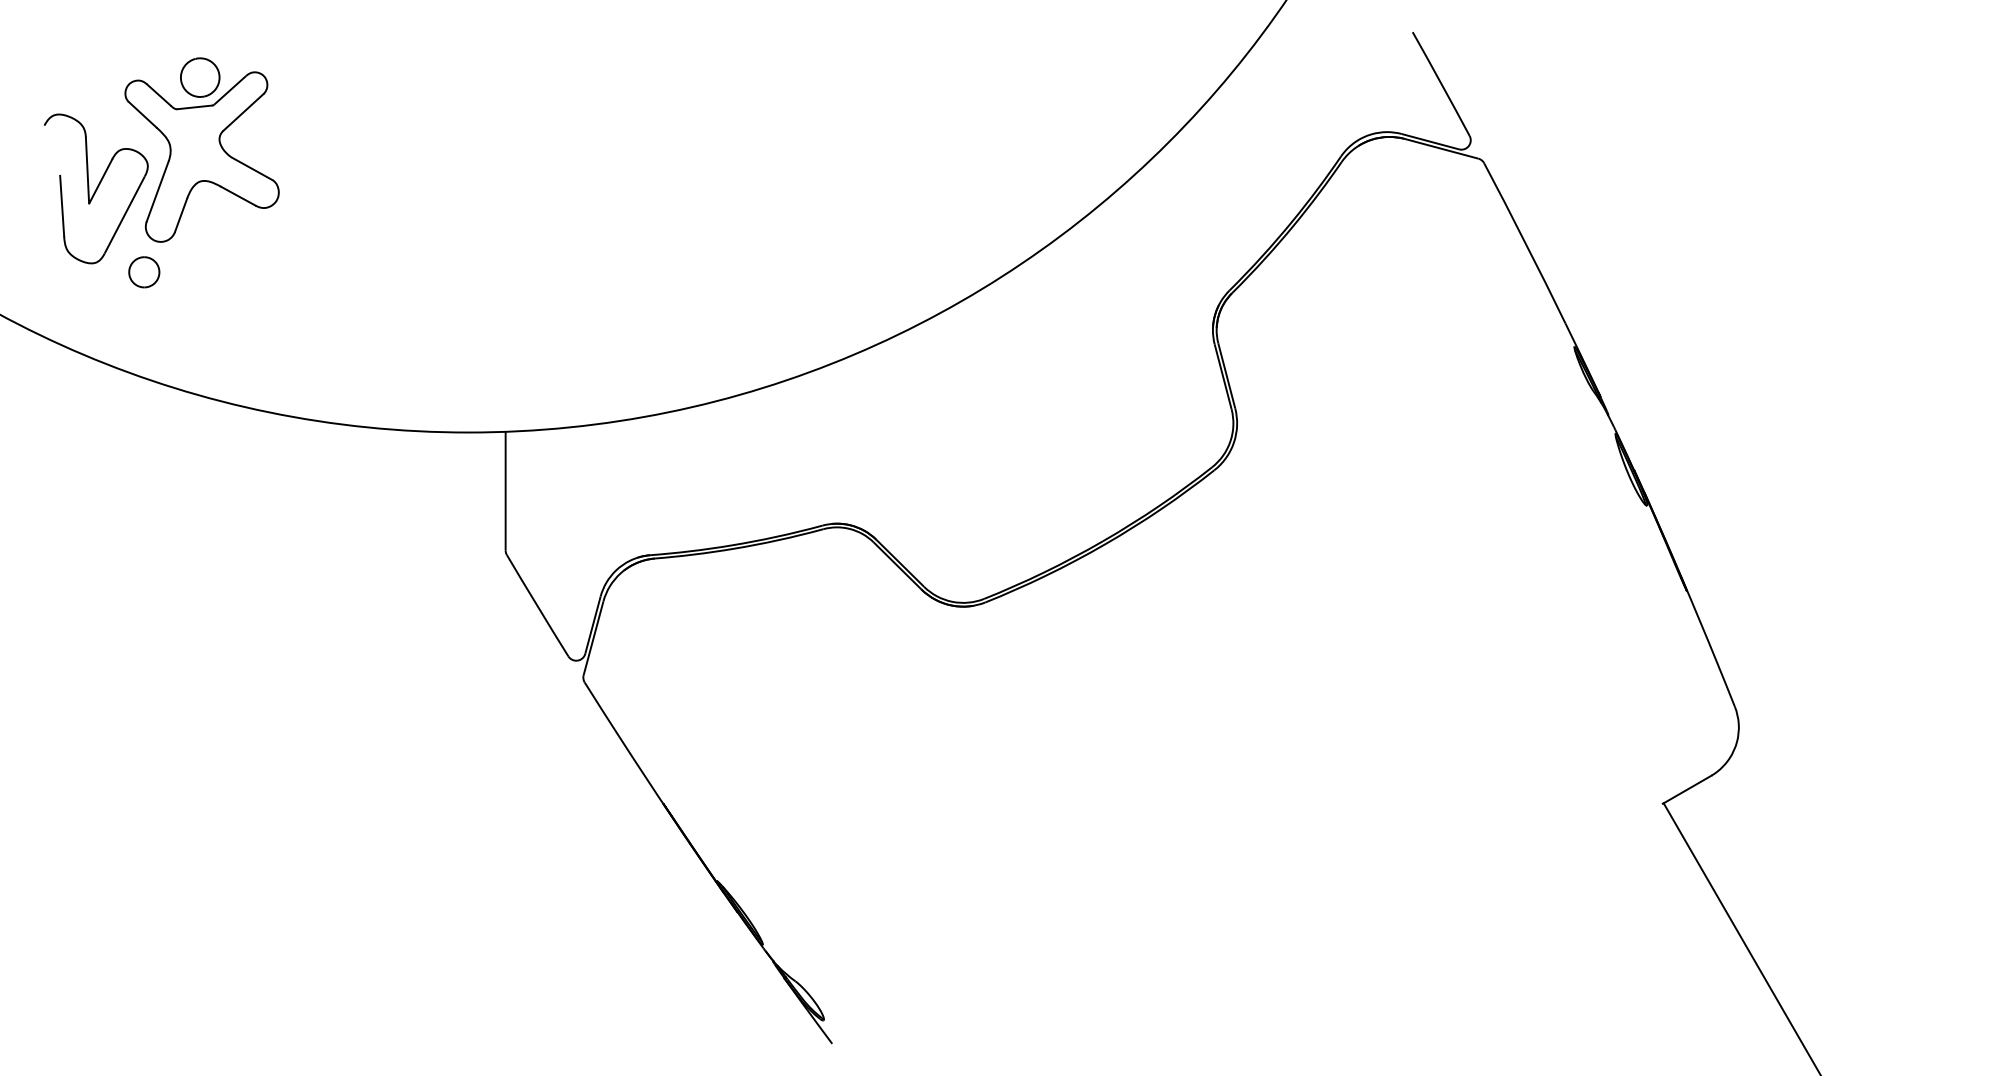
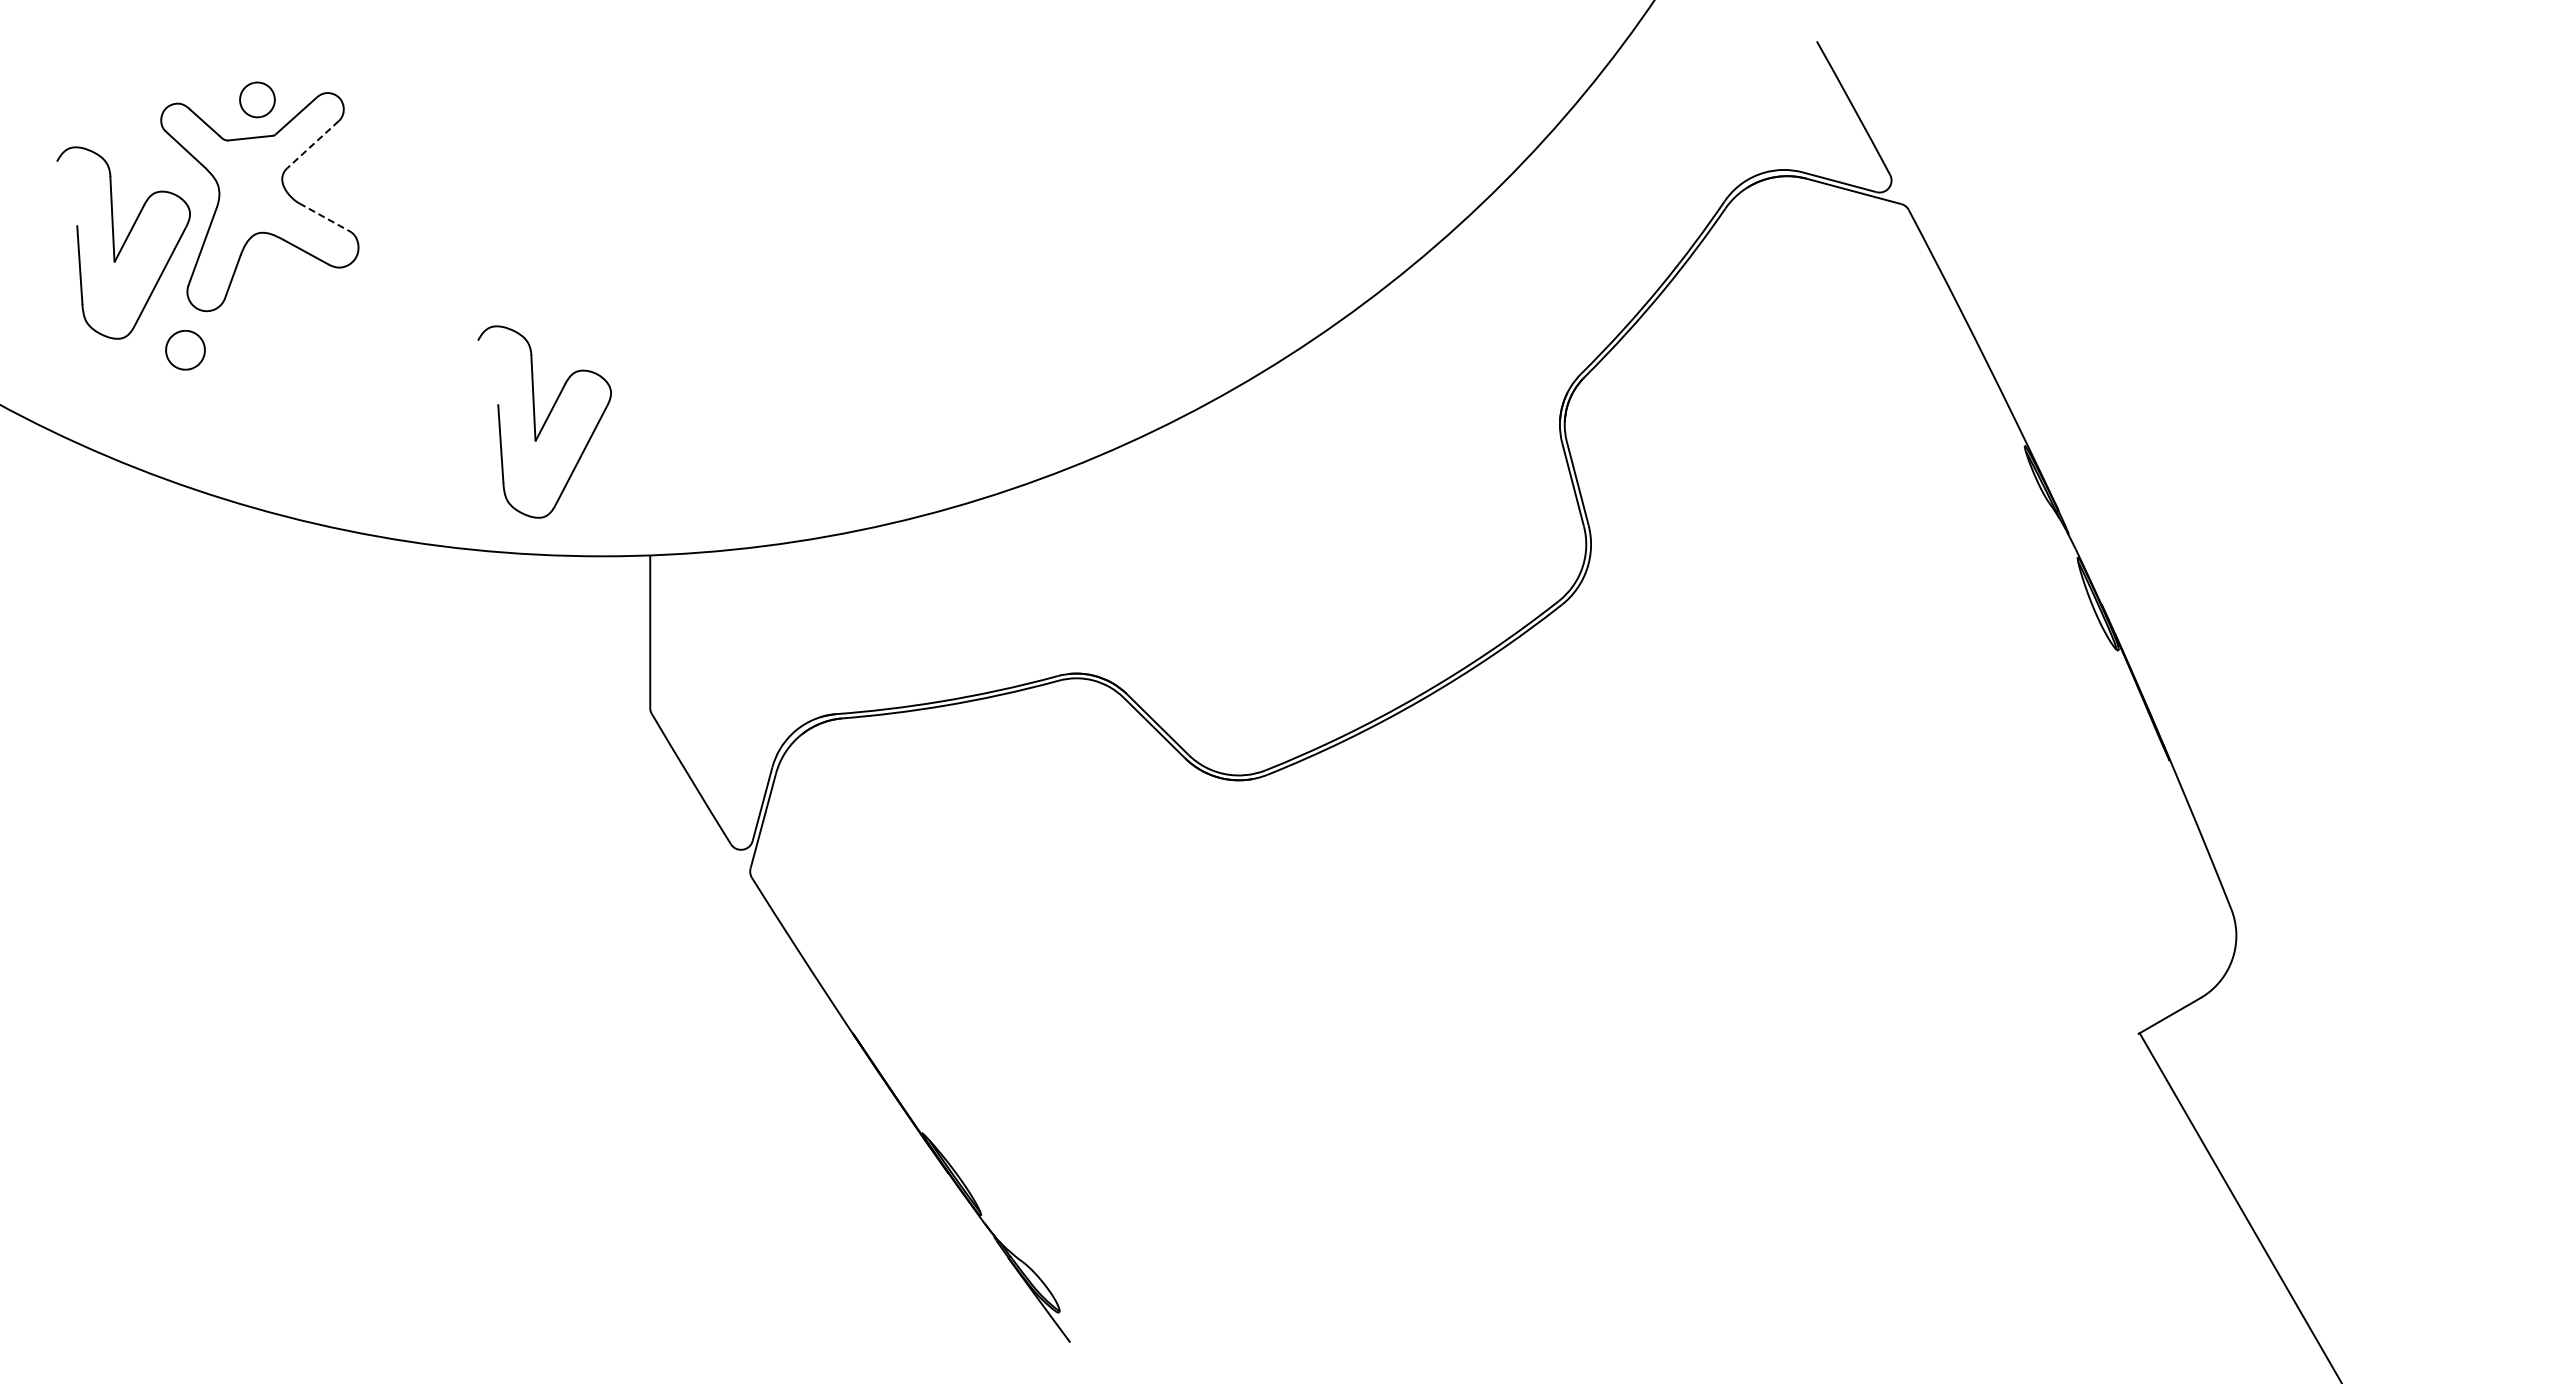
part: (200, 77) -> (257, 99), size x0.7
line: (243, 112) -> (313, 144), solid -> dashed
line: (253, 169) -> (325, 217), solid -> dashed
part: (423, 327) -> (544, 421), added

